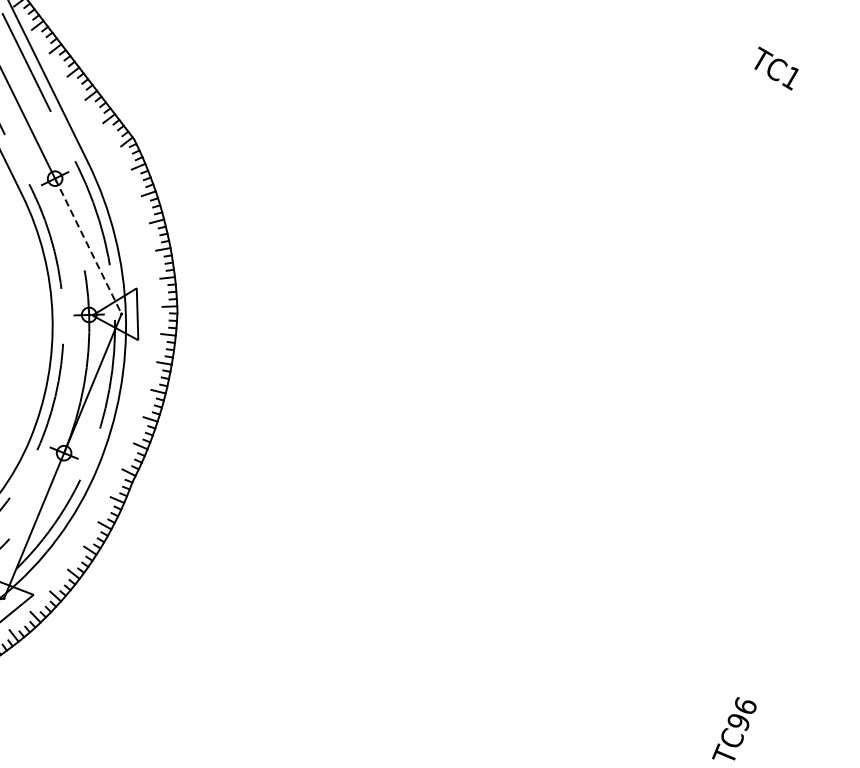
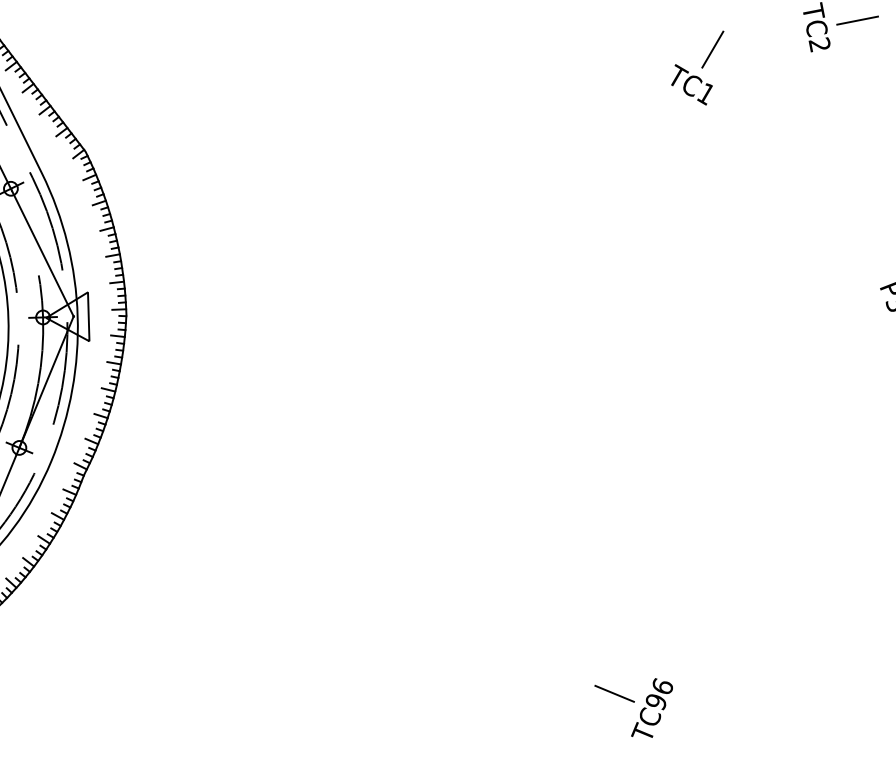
line: (798, 31) -> (712, 49), added
line: (88, 247) -> (42, 253), dashed -> solid
line: (694, 713) -> (614, 693), added

